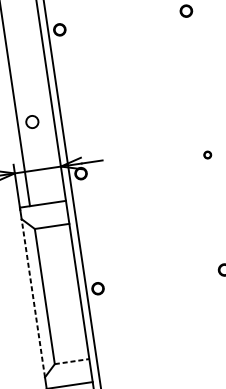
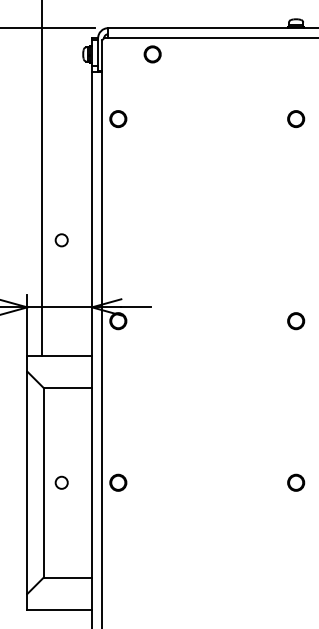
circle: (32, 122) -> (61, 240), size x0.71
circle: (207, 155) -> (296, 321), size x1.67
circle: (57, 294) -> (61, 482), added
line: (33, 298) -> (27, 482), dashed -> solid
line: (72, 361) -> (68, 577), dashed -> solid

